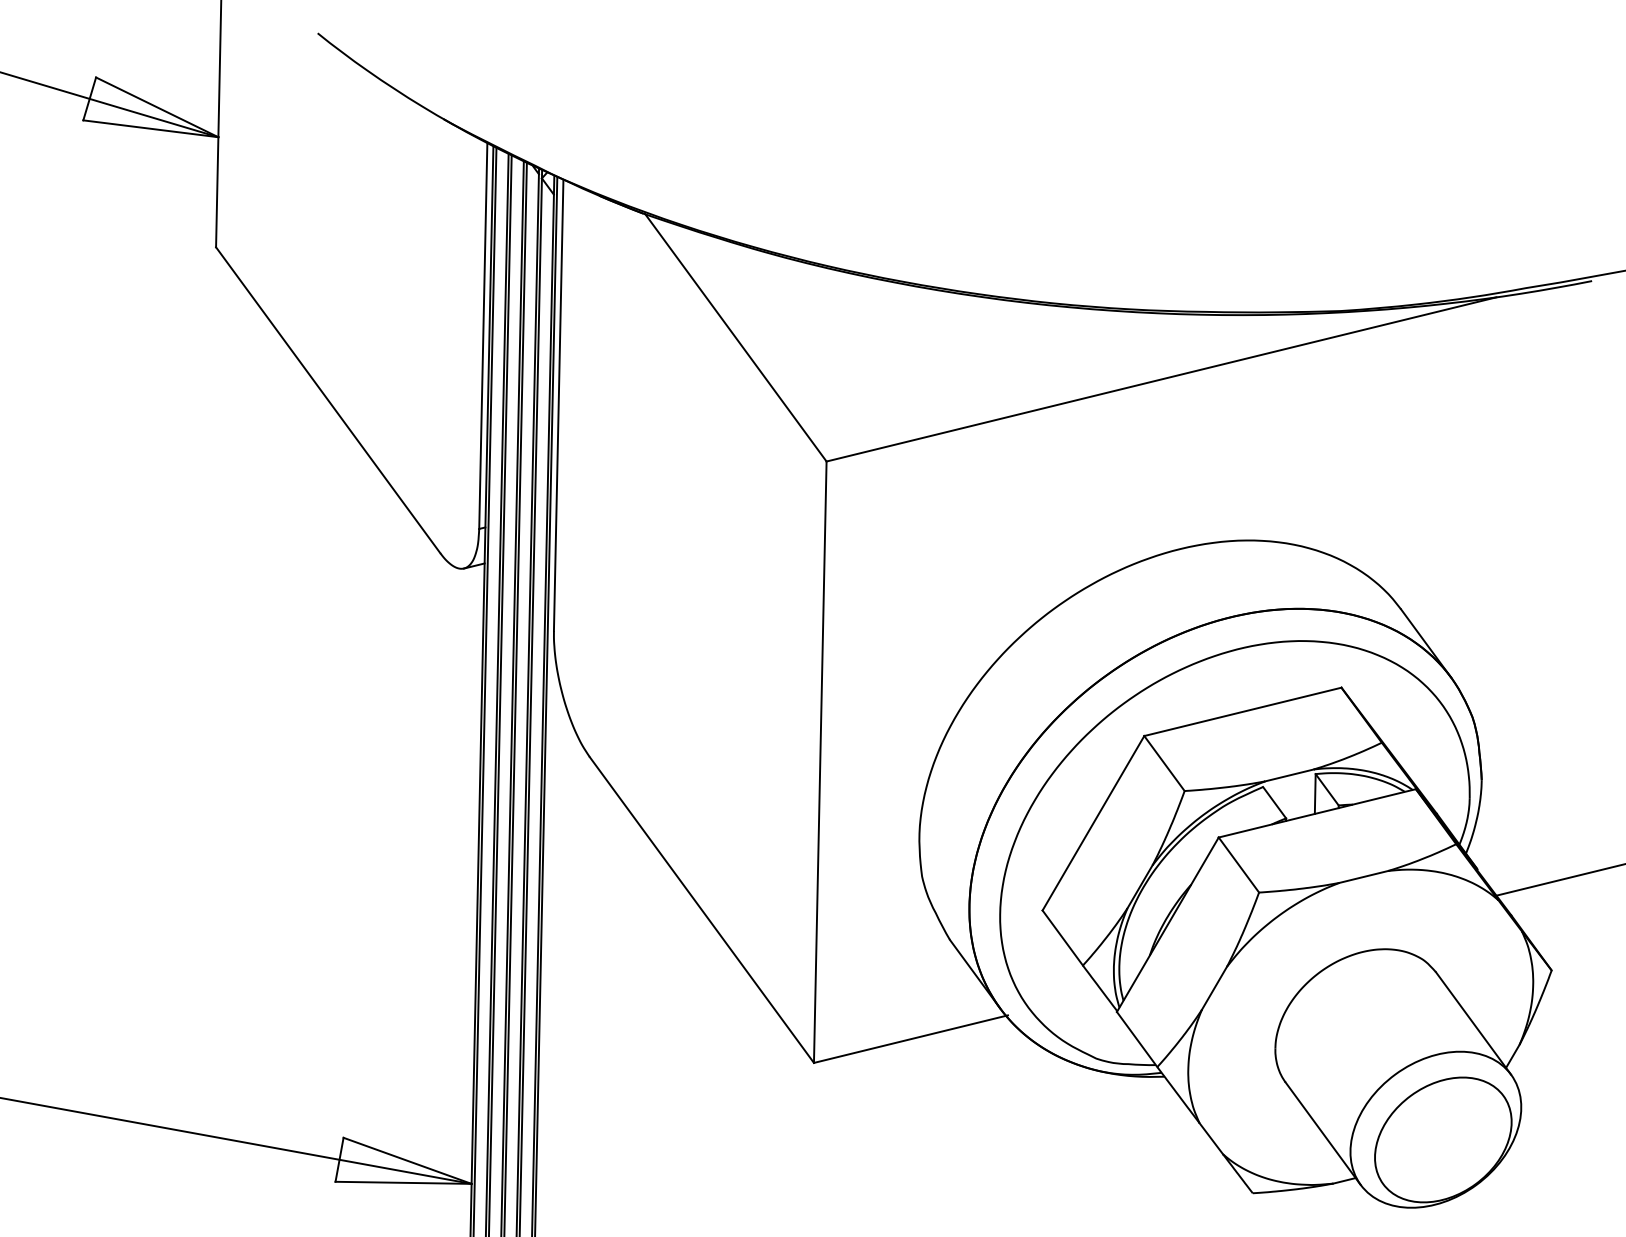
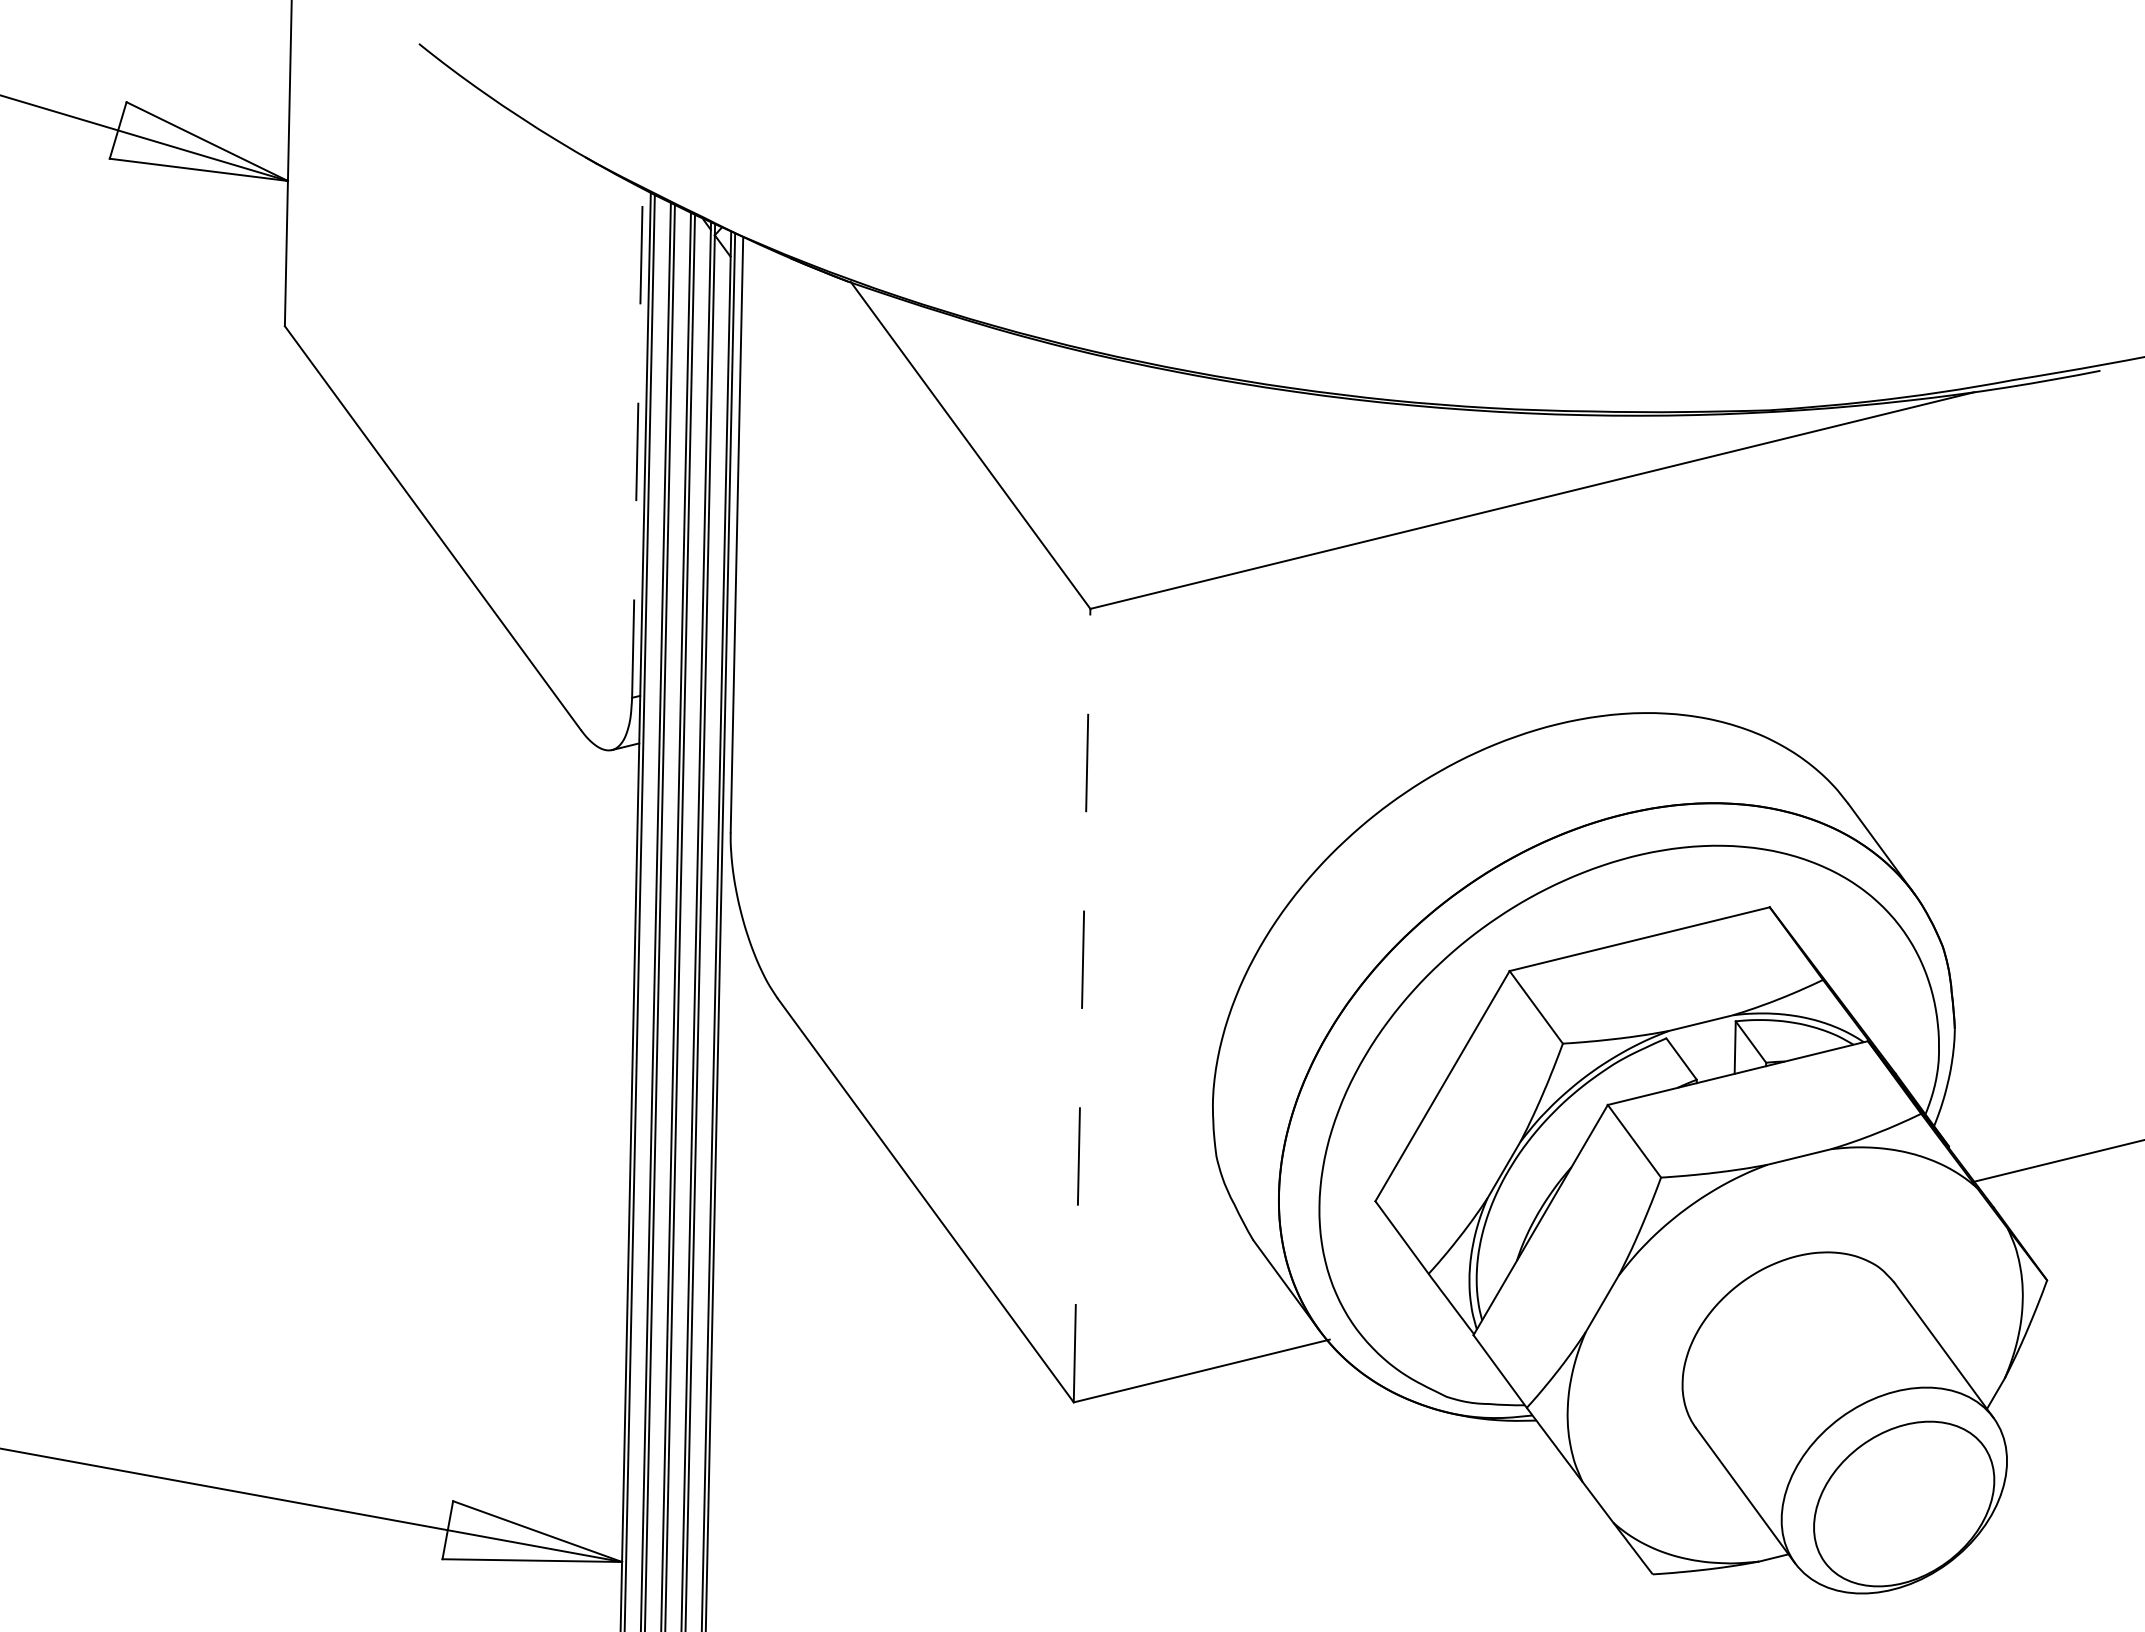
line: (483, 336) -> (637, 443), solid -> dashed
line: (820, 762) -> (1082, 1005), solid -> dashed

